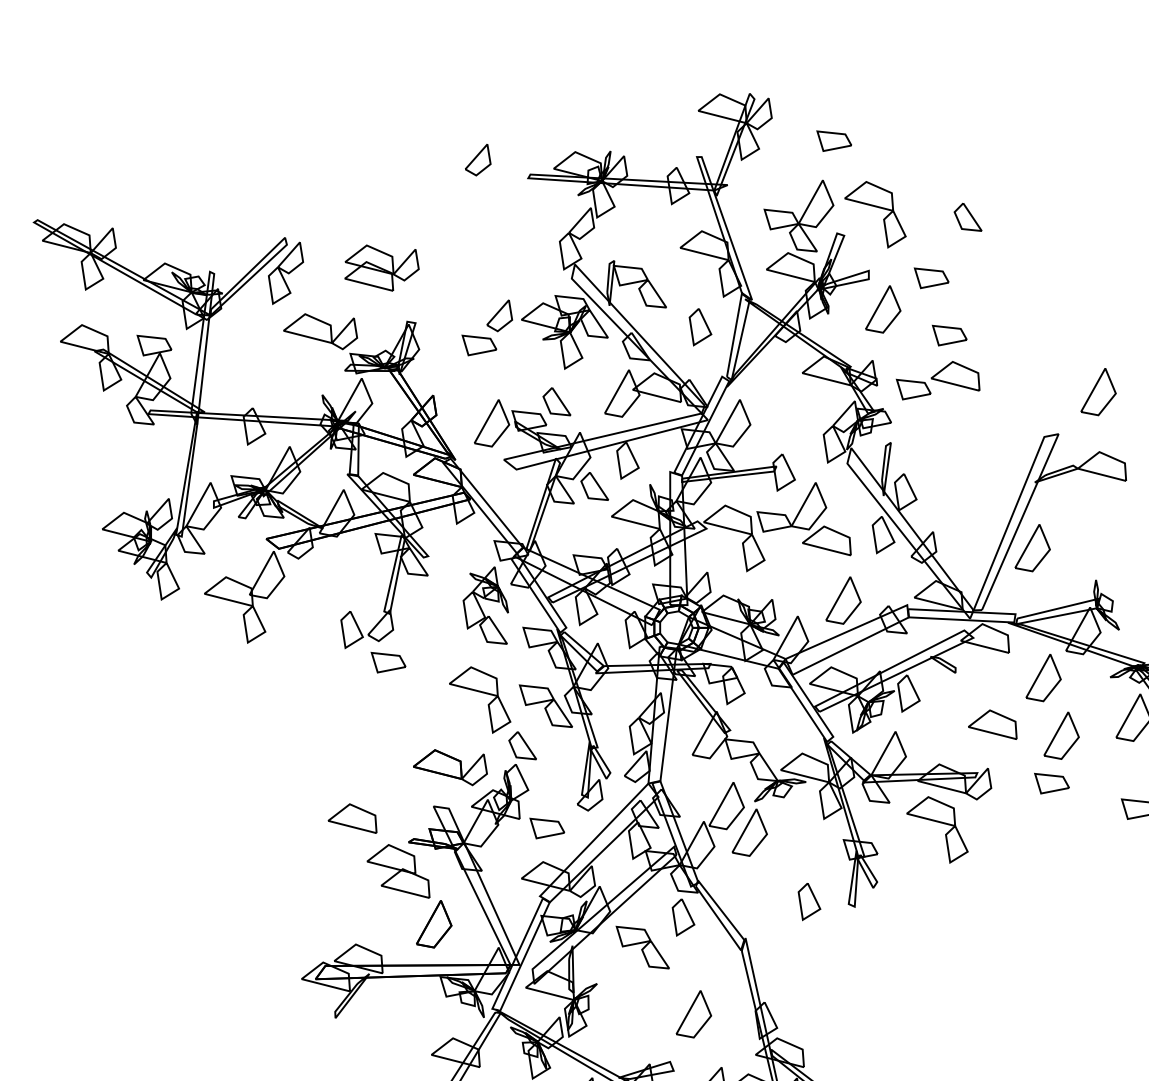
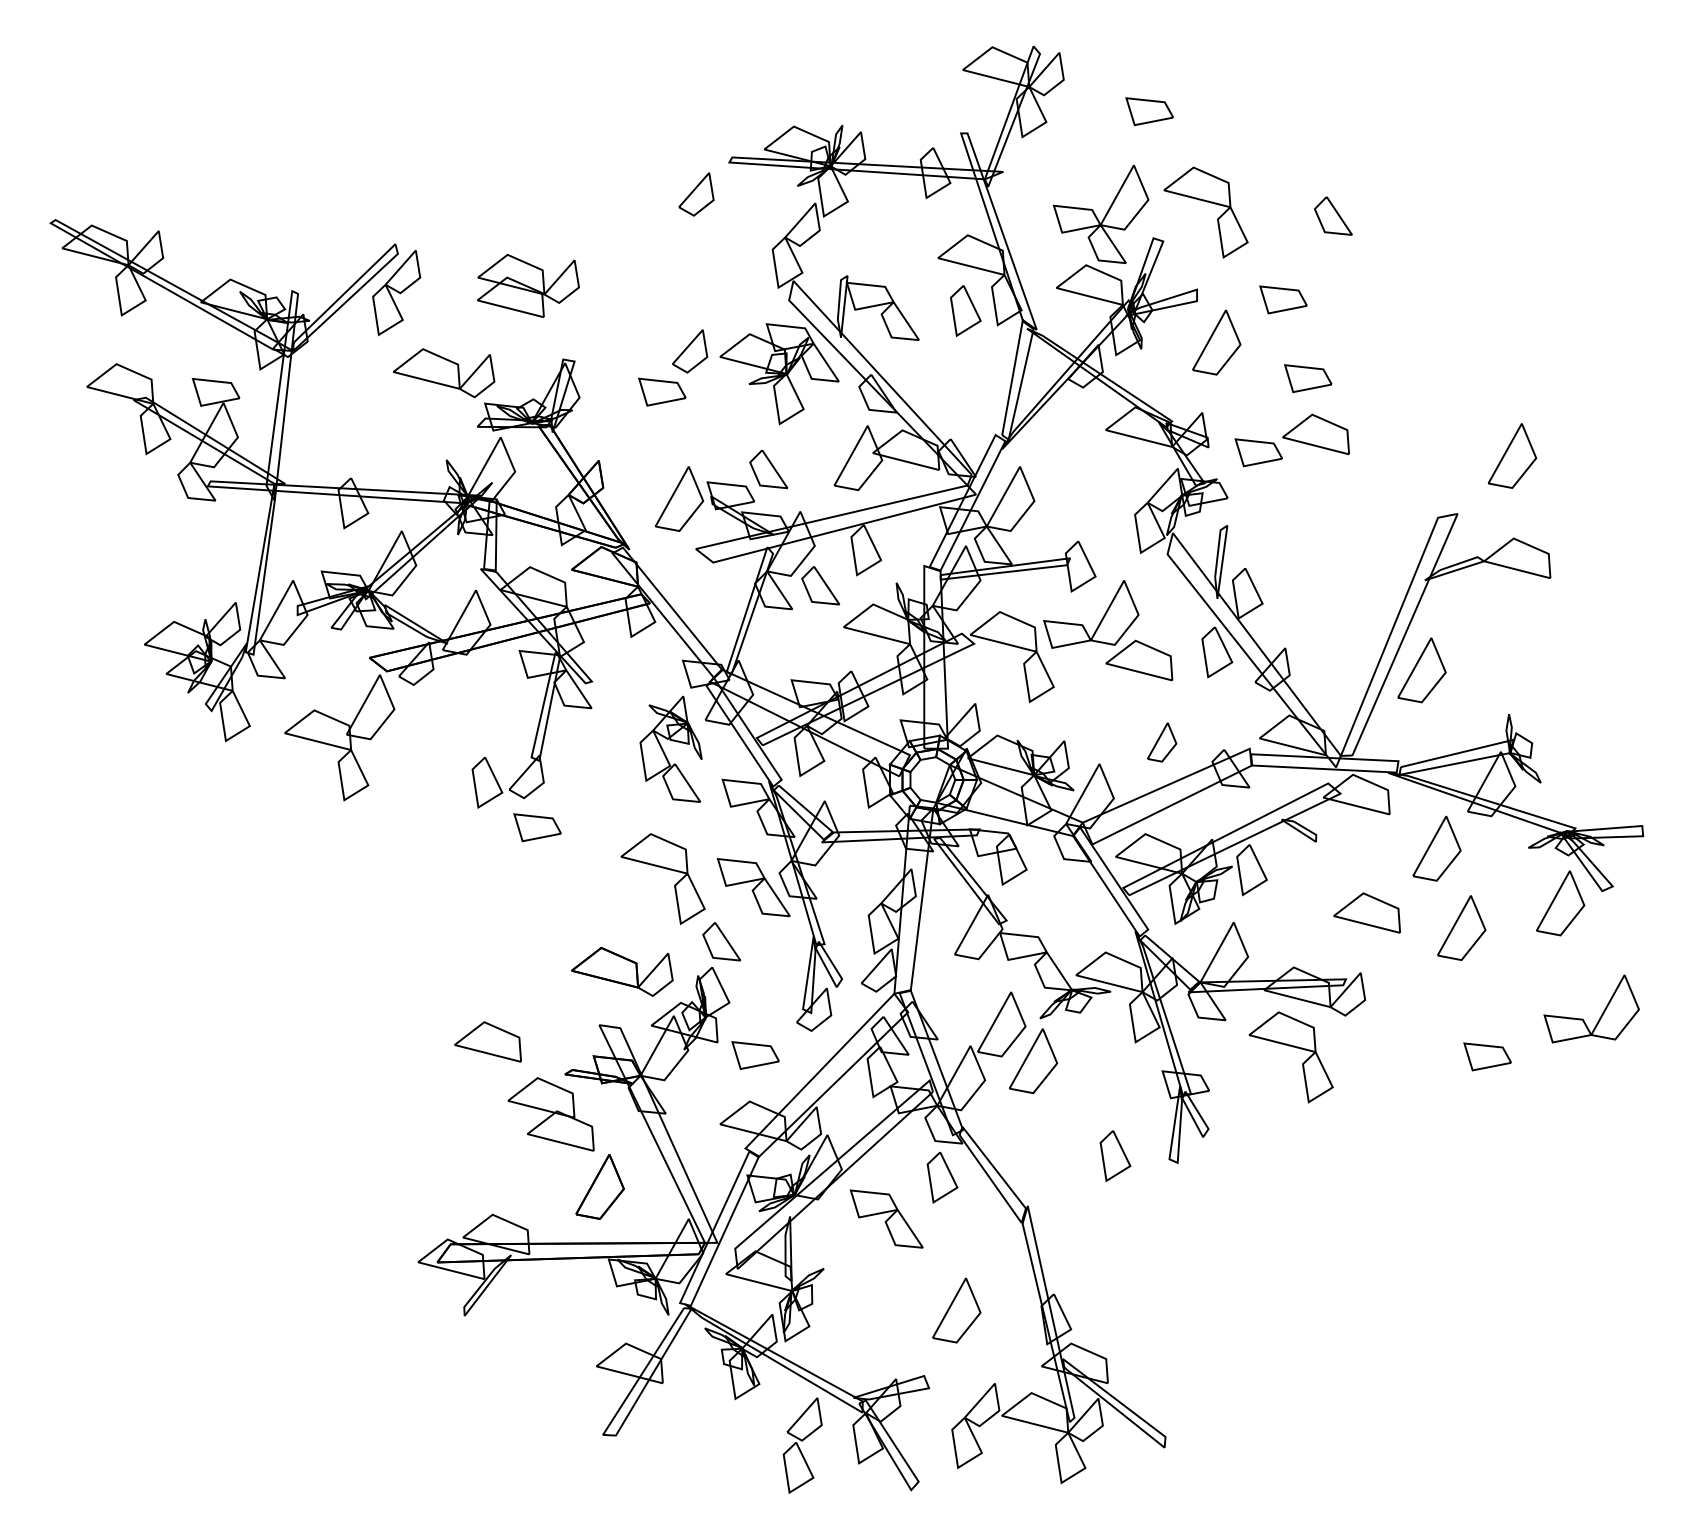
part: (478, 160) -> (696, 194), moved
part: (700, 326) -> (965, 310), moved
part: (842, 600) -> (1161, 742), size x0.6
part: (1051, 783) -> (1487, 1056), moved

